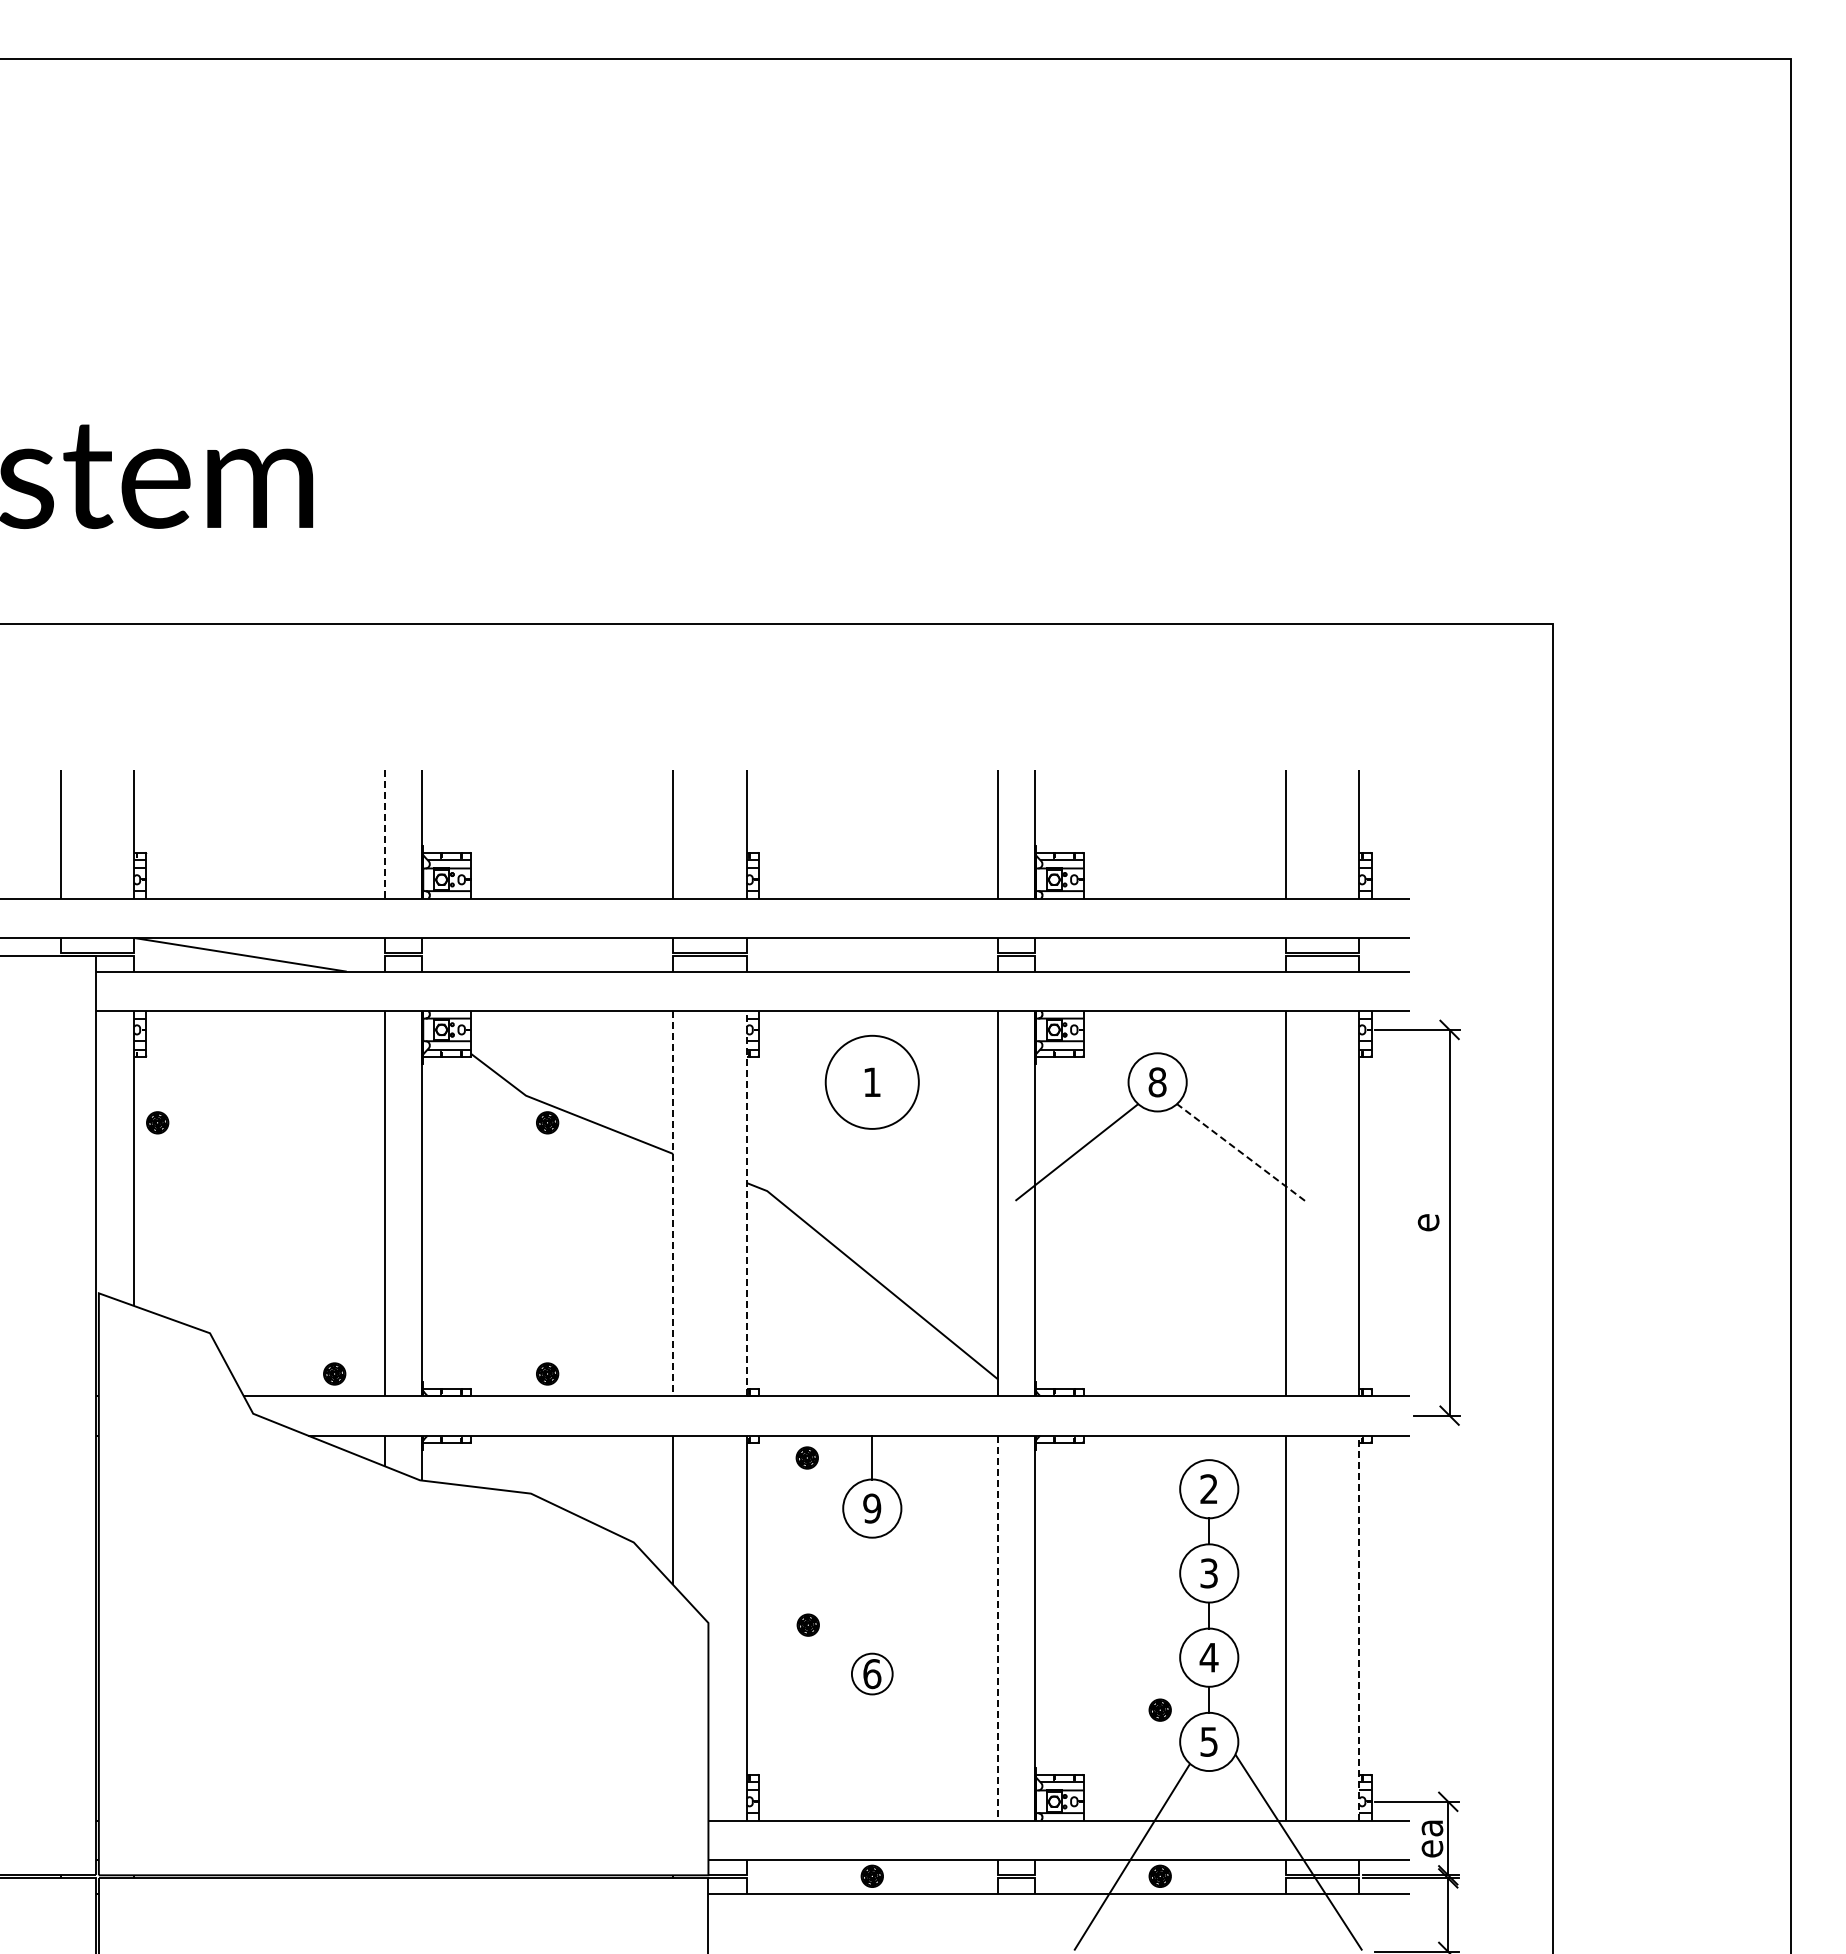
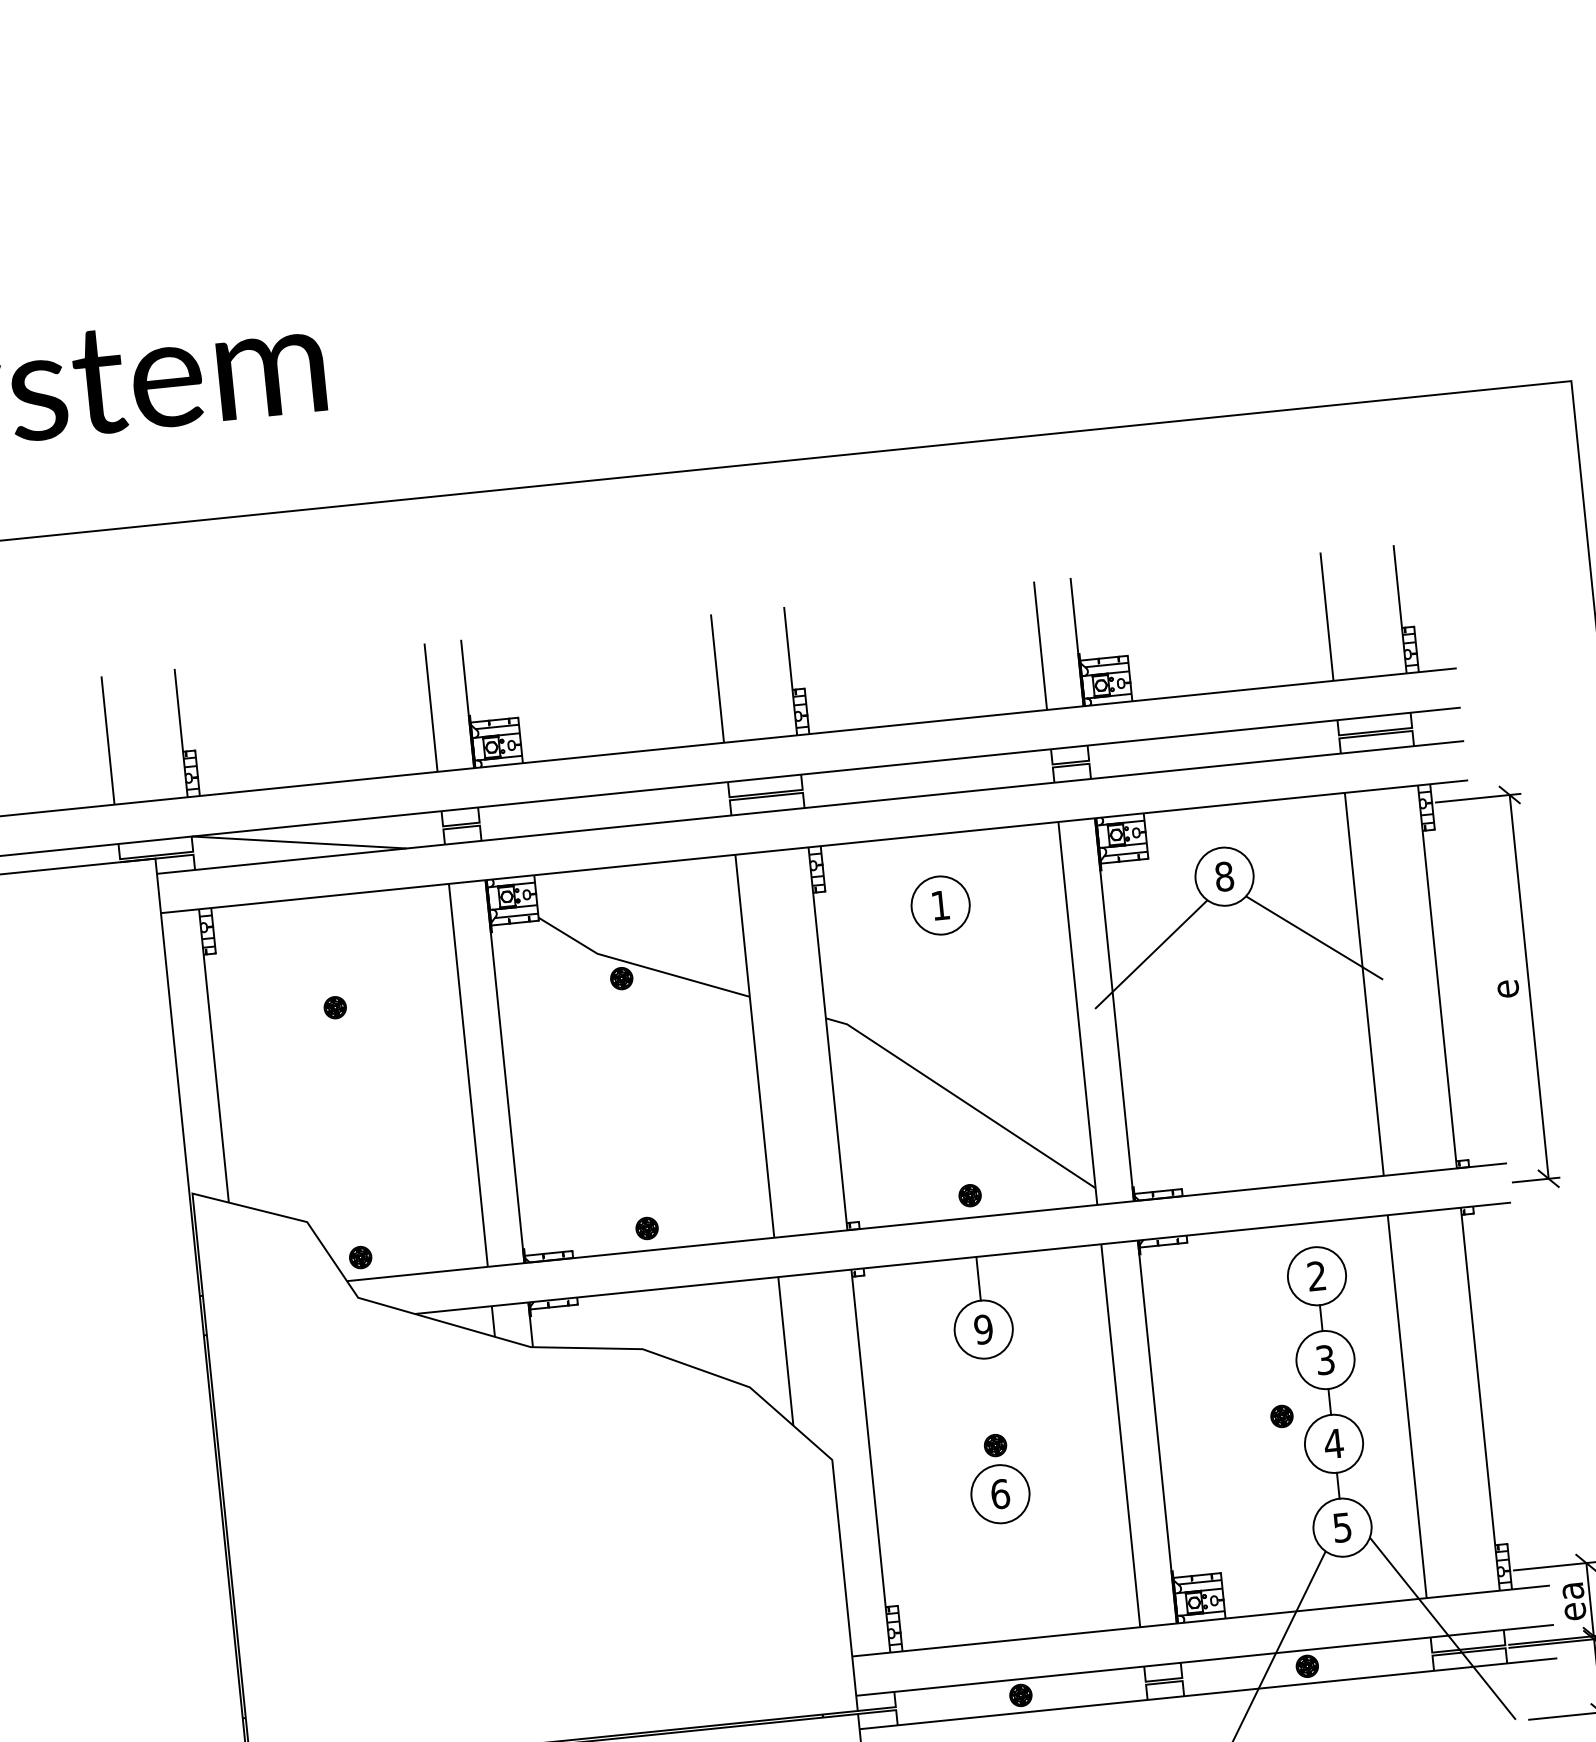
line: (385, 834) -> (431, 708), dashed -> solid
circle: (872, 1082) -> (940, 905), size x0.62
part: (157, 1122) -> (335, 1007), moved
line: (1240, 1152) -> (1314, 938), dashed -> solid
line: (746, 1203) -> (827, 1038), dashed -> solid
line: (673, 1204) -> (755, 1047), dashed -> solid
part: (334, 1373) -> (360, 1257), moved
part: (806, 1457) -> (969, 1195), moved
part: (807, 1624) -> (994, 1444), moved
line: (1359, 1627) -> (1480, 1398), dashed -> solid
line: (997, 1628) -> (1120, 1436), dashed -> solid
circle: (872, 1673) -> (1000, 1493), size x1.43
part: (1159, 1709) -> (1281, 1415), moved

